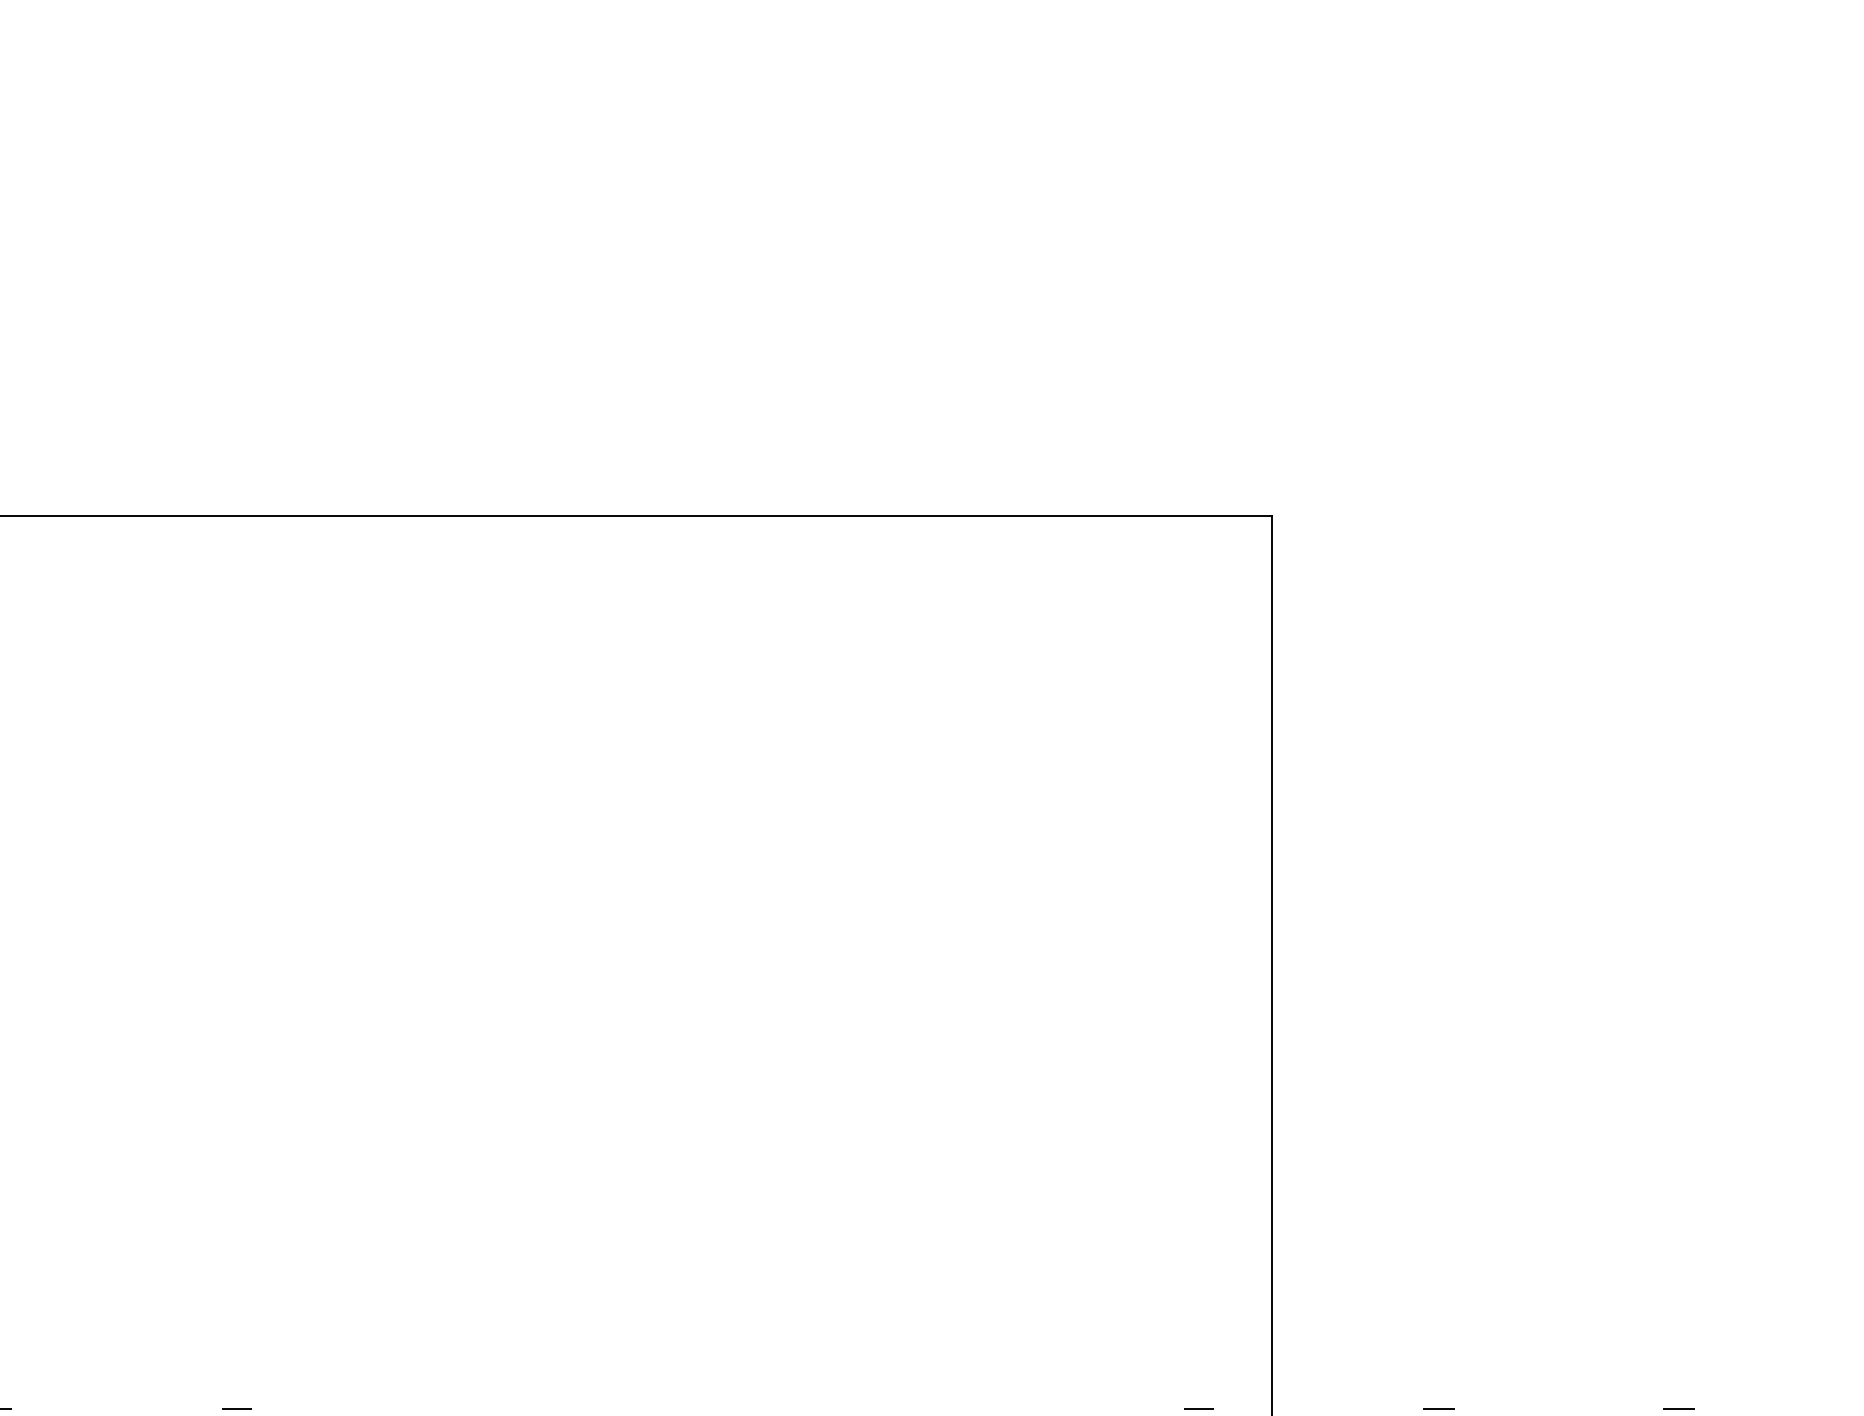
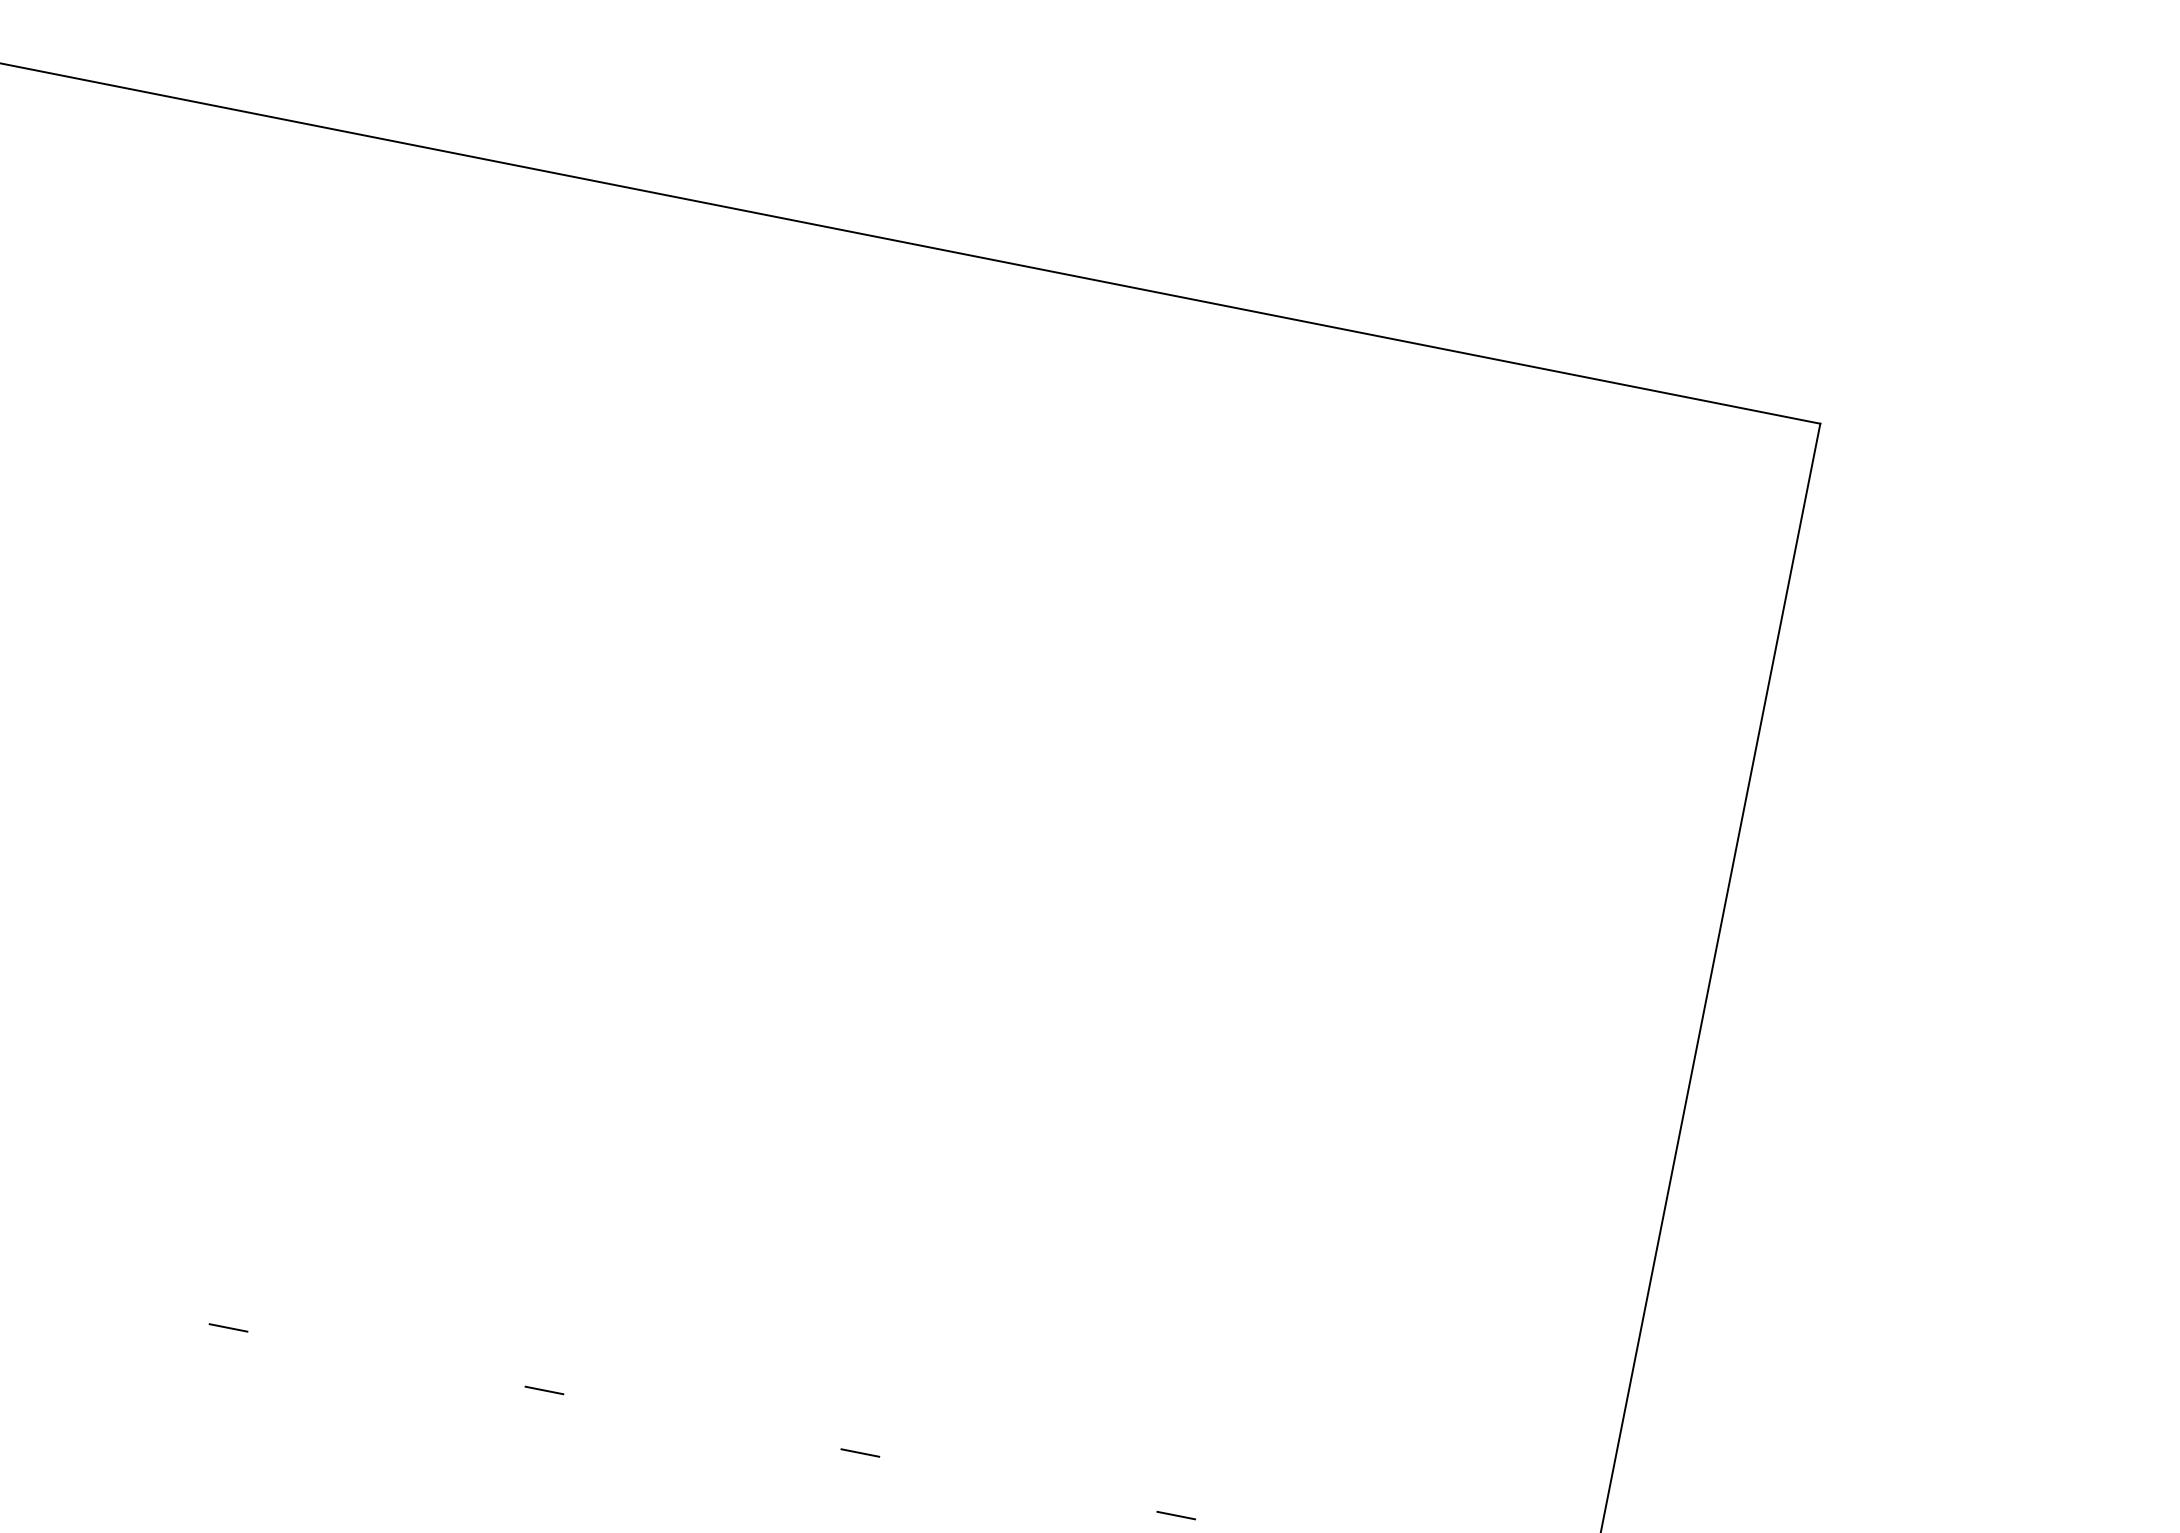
line: (477, 1408) -> (544, 1390), added
line: (717, 1408) -> (859, 1452), added
line: (958, 1408) -> (1176, 1515), added

